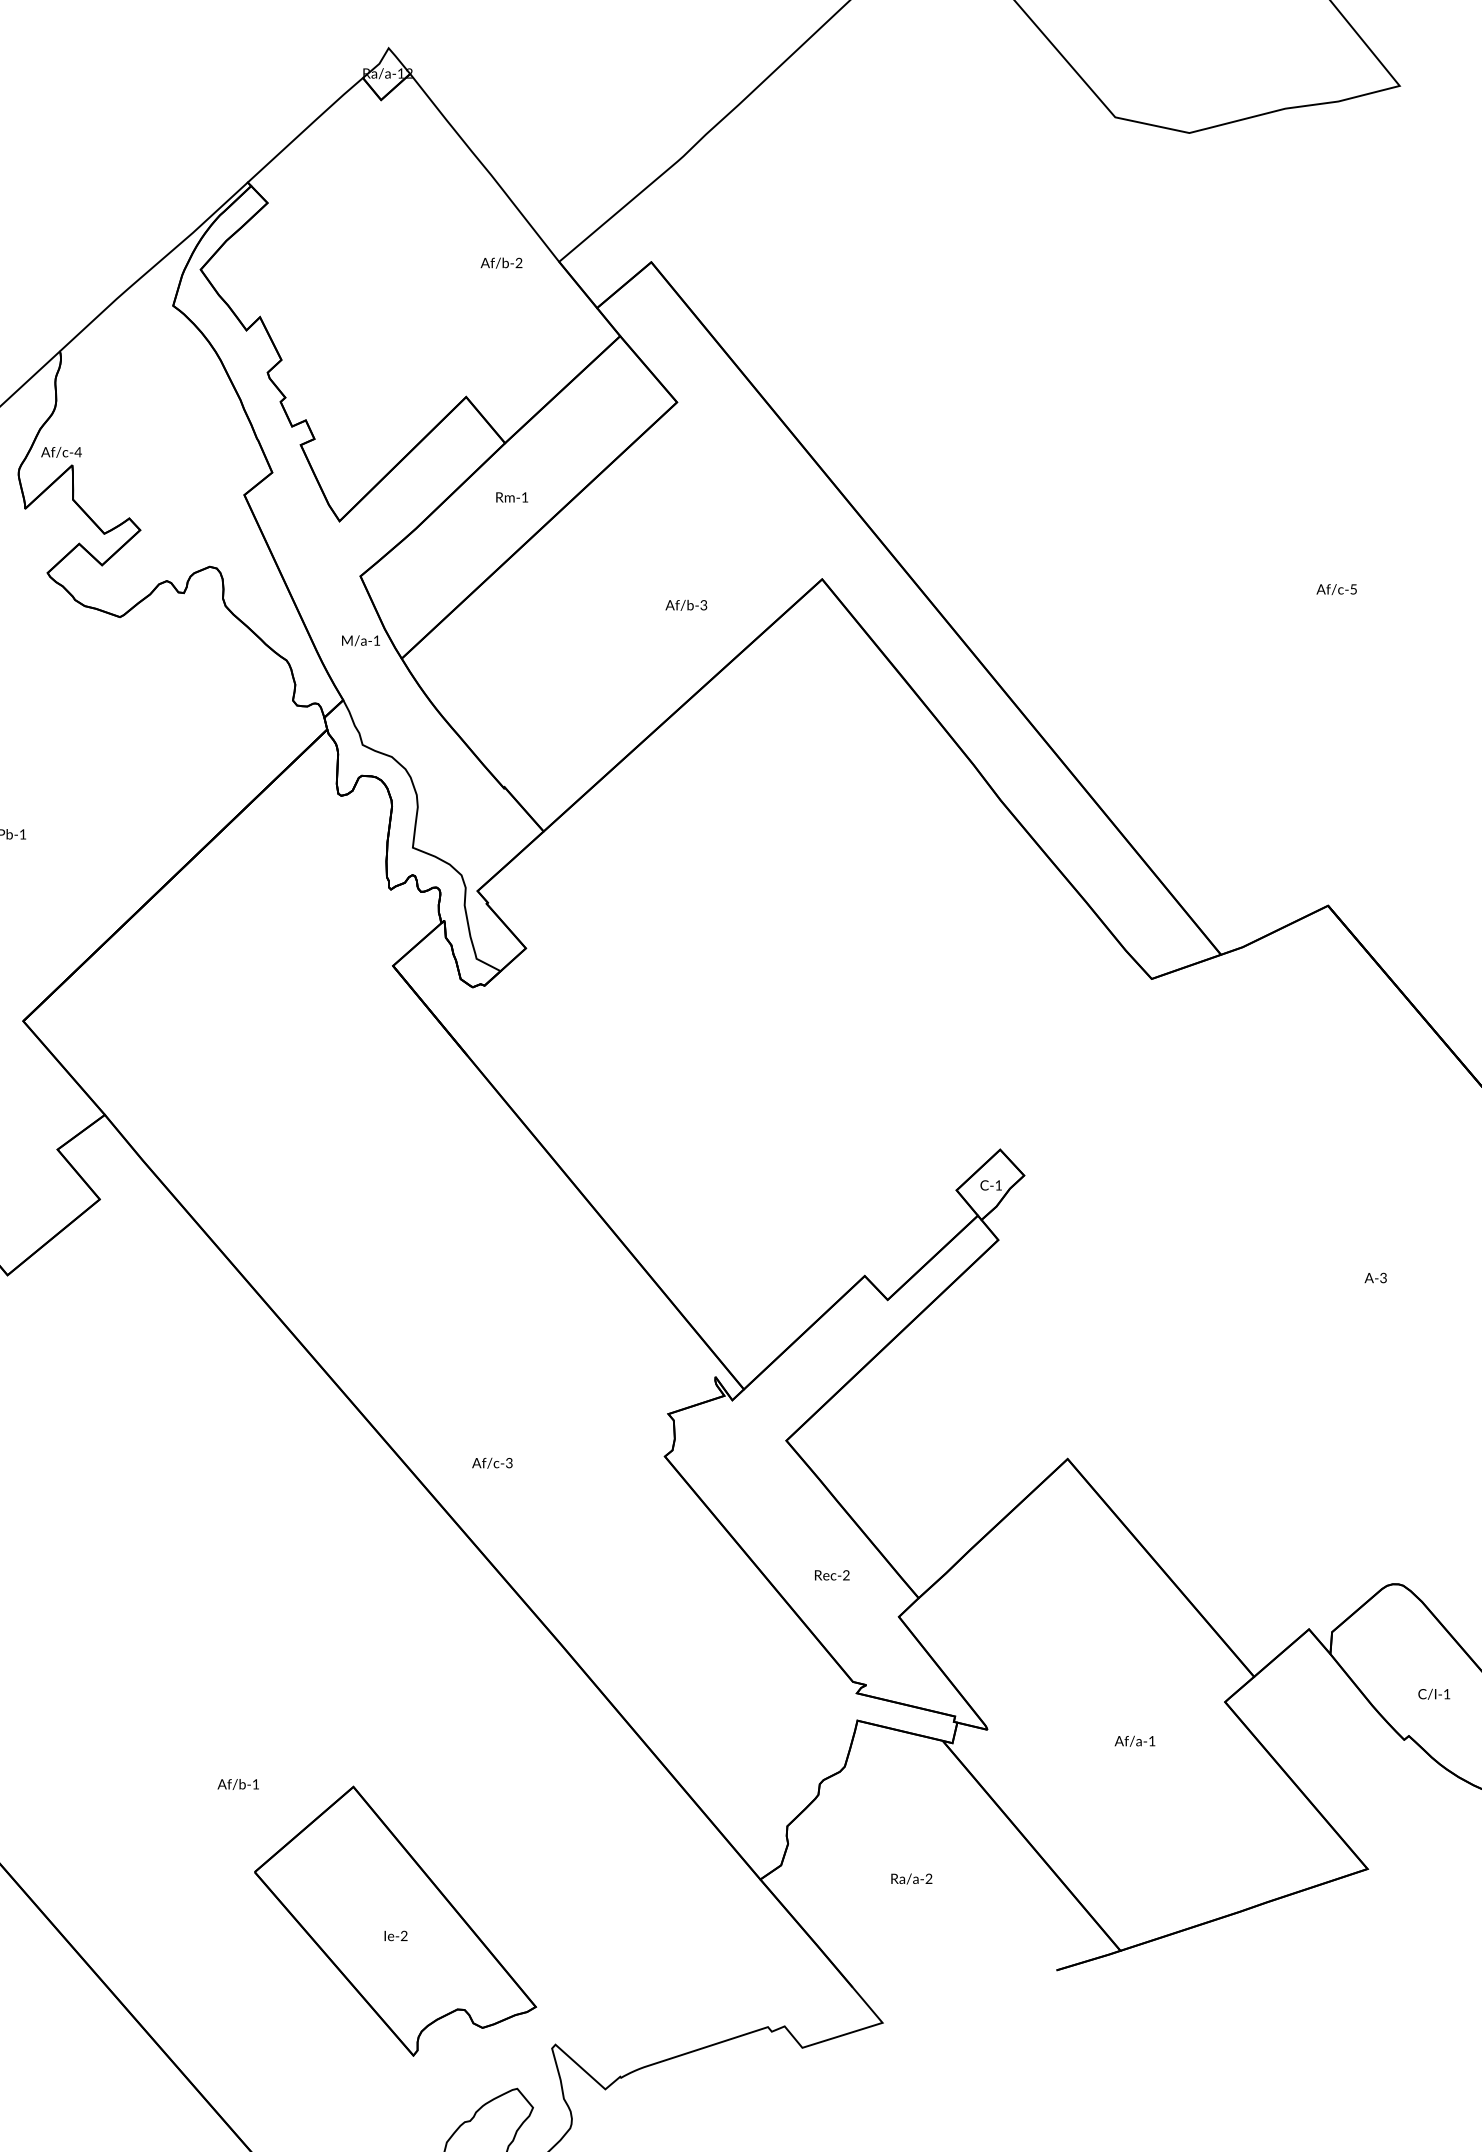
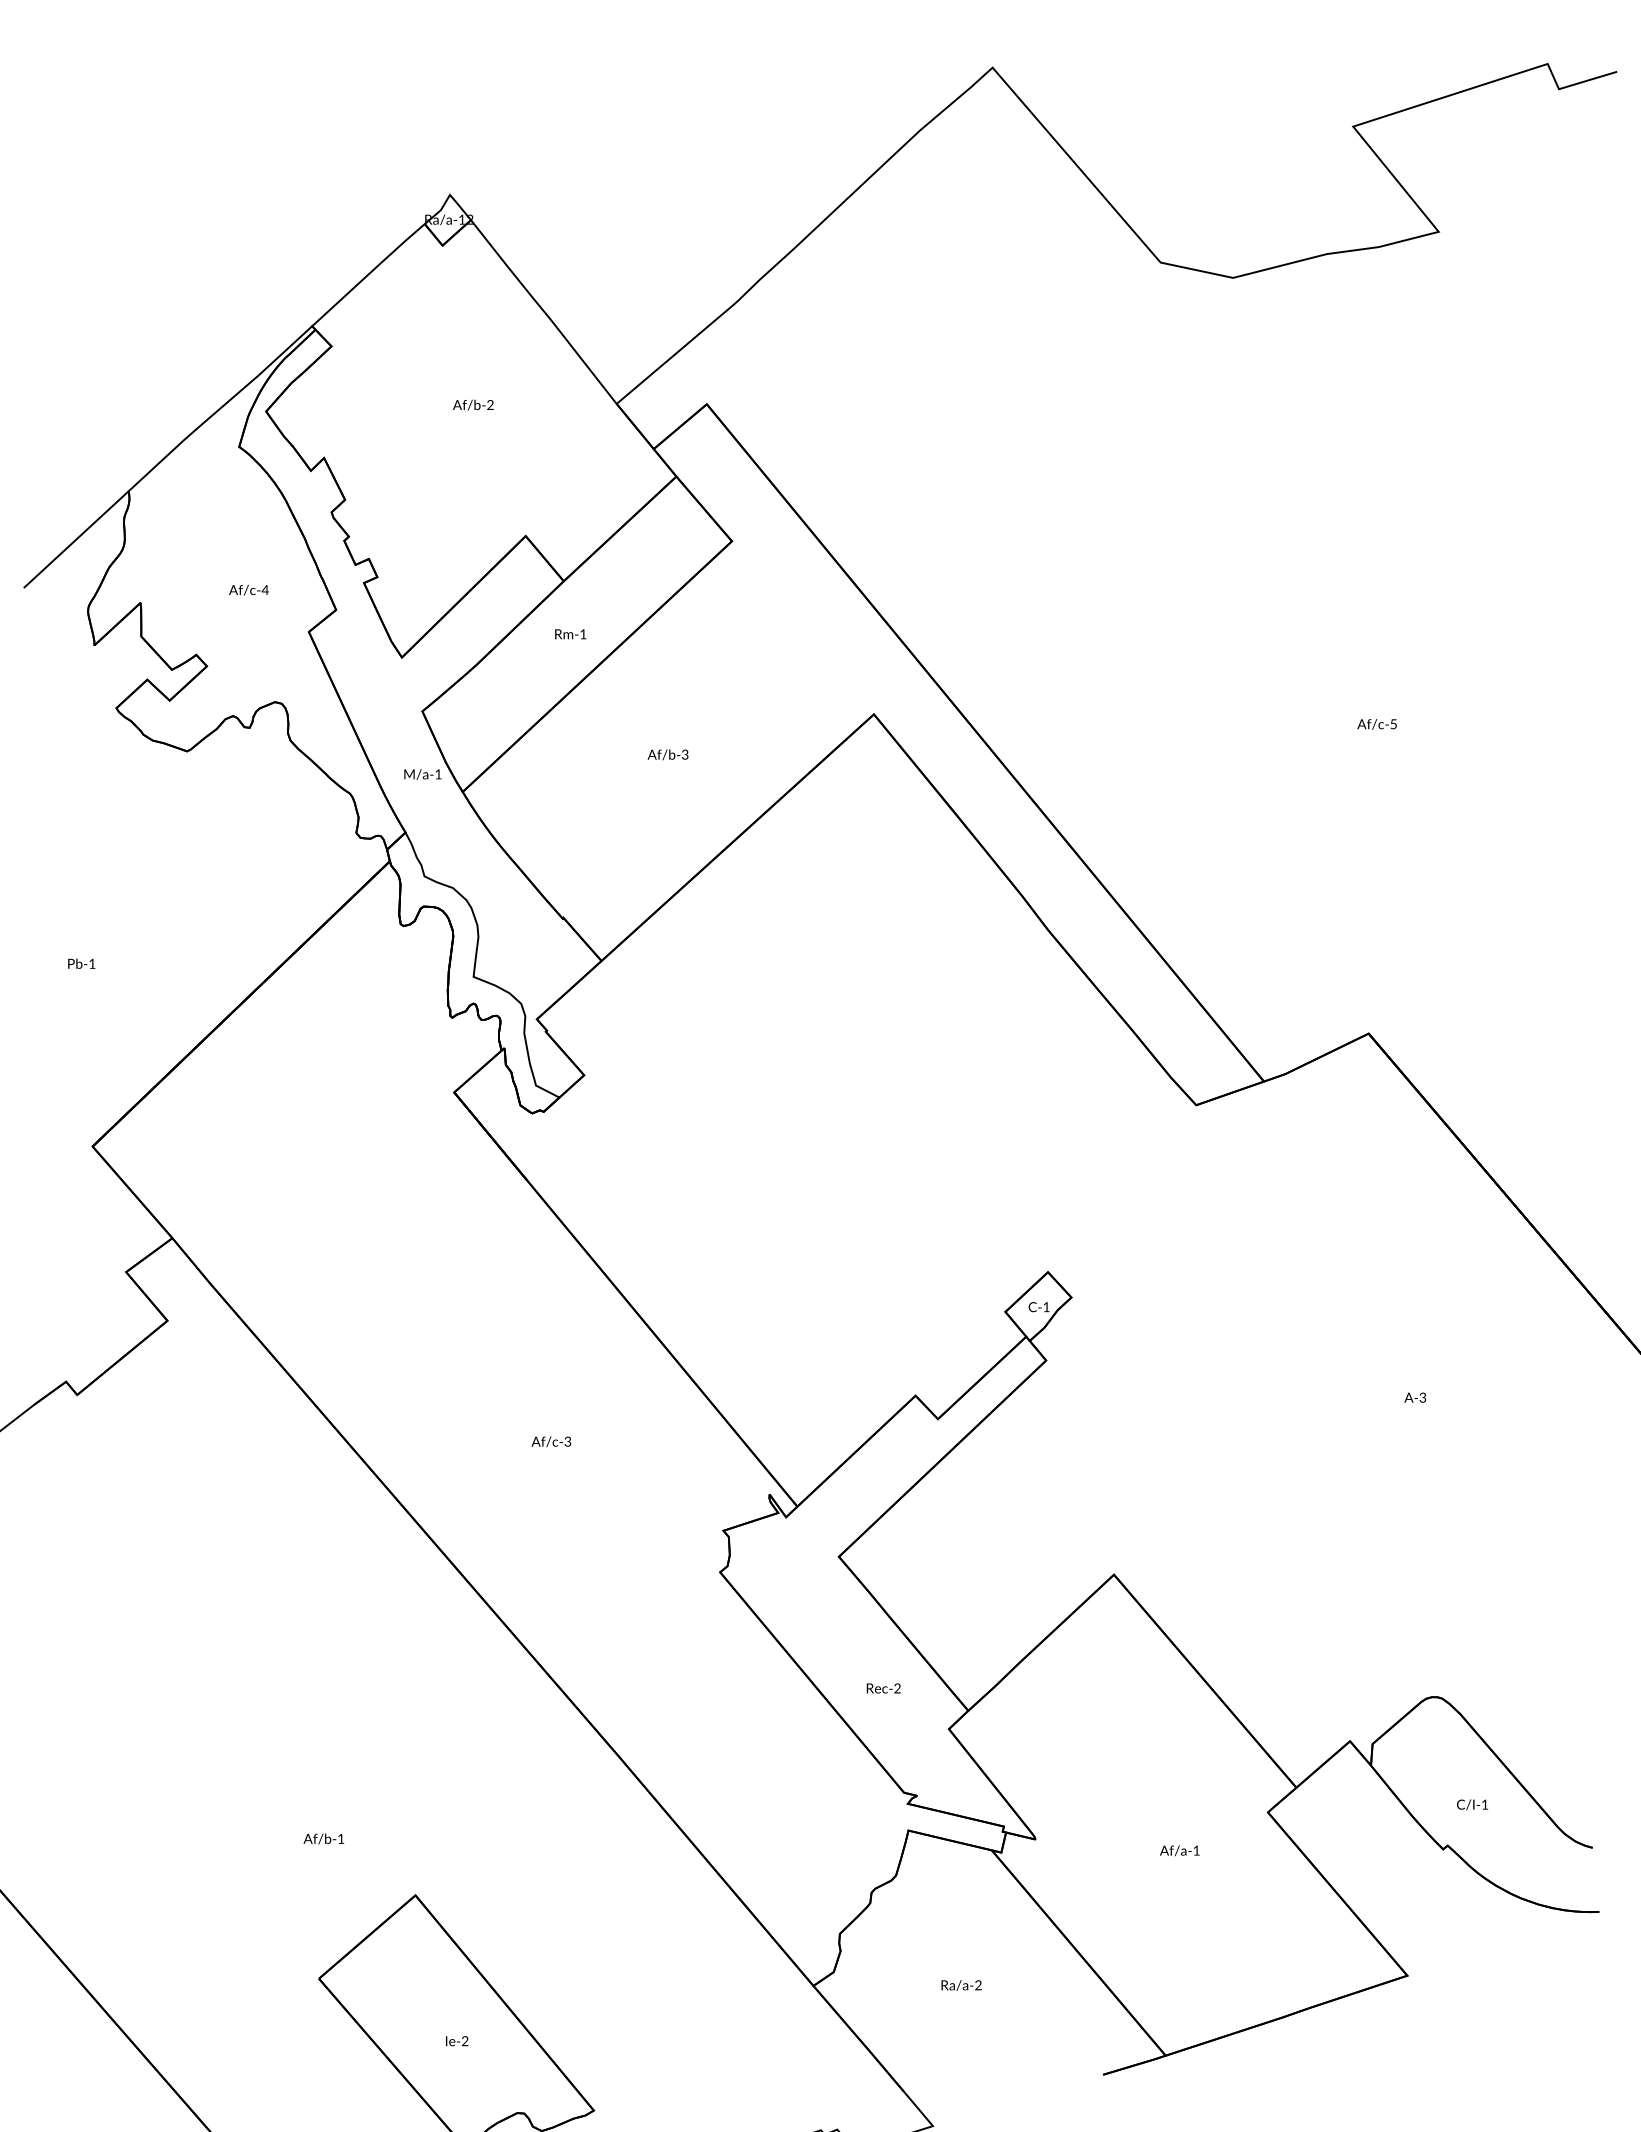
text: (501, 262) -> (473, 404), moved
text: (61, 451) -> (248, 589), moved
text: (685, 605) -> (667, 754), moved
text: (492, 1462) -> (551, 1441), moved
text: (237, 1783) -> (323, 1838), moved

